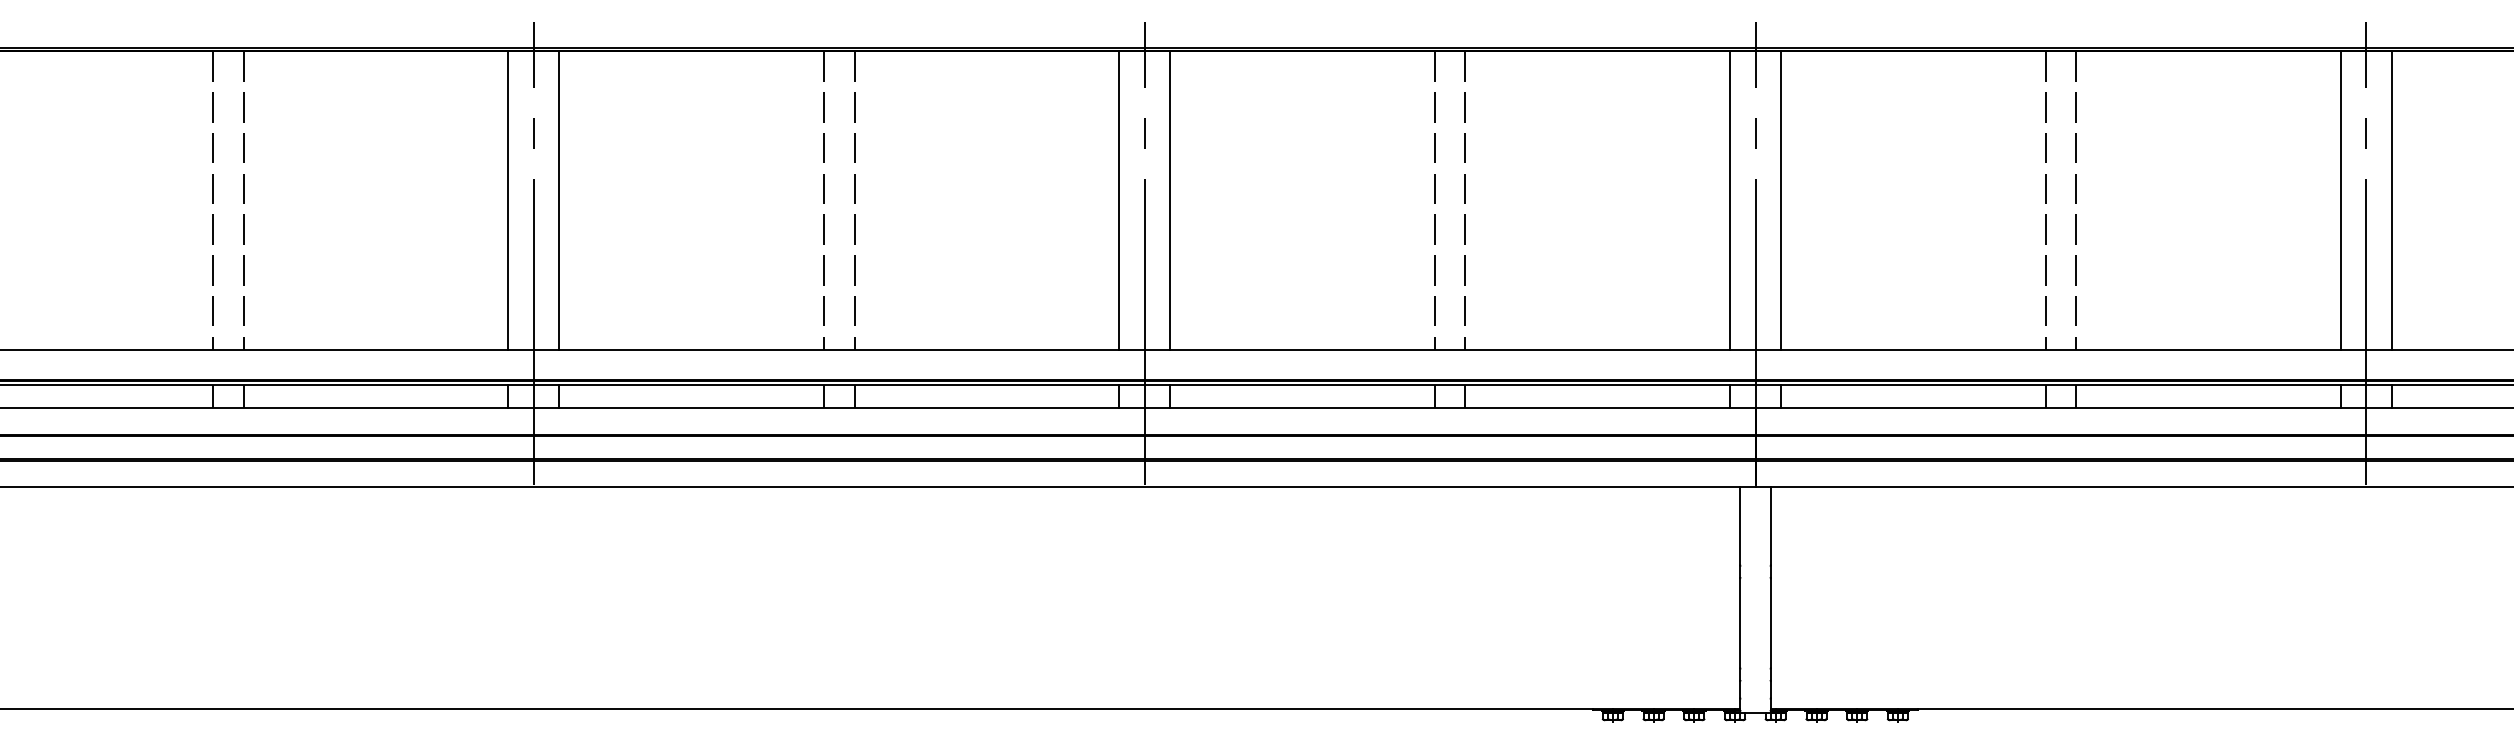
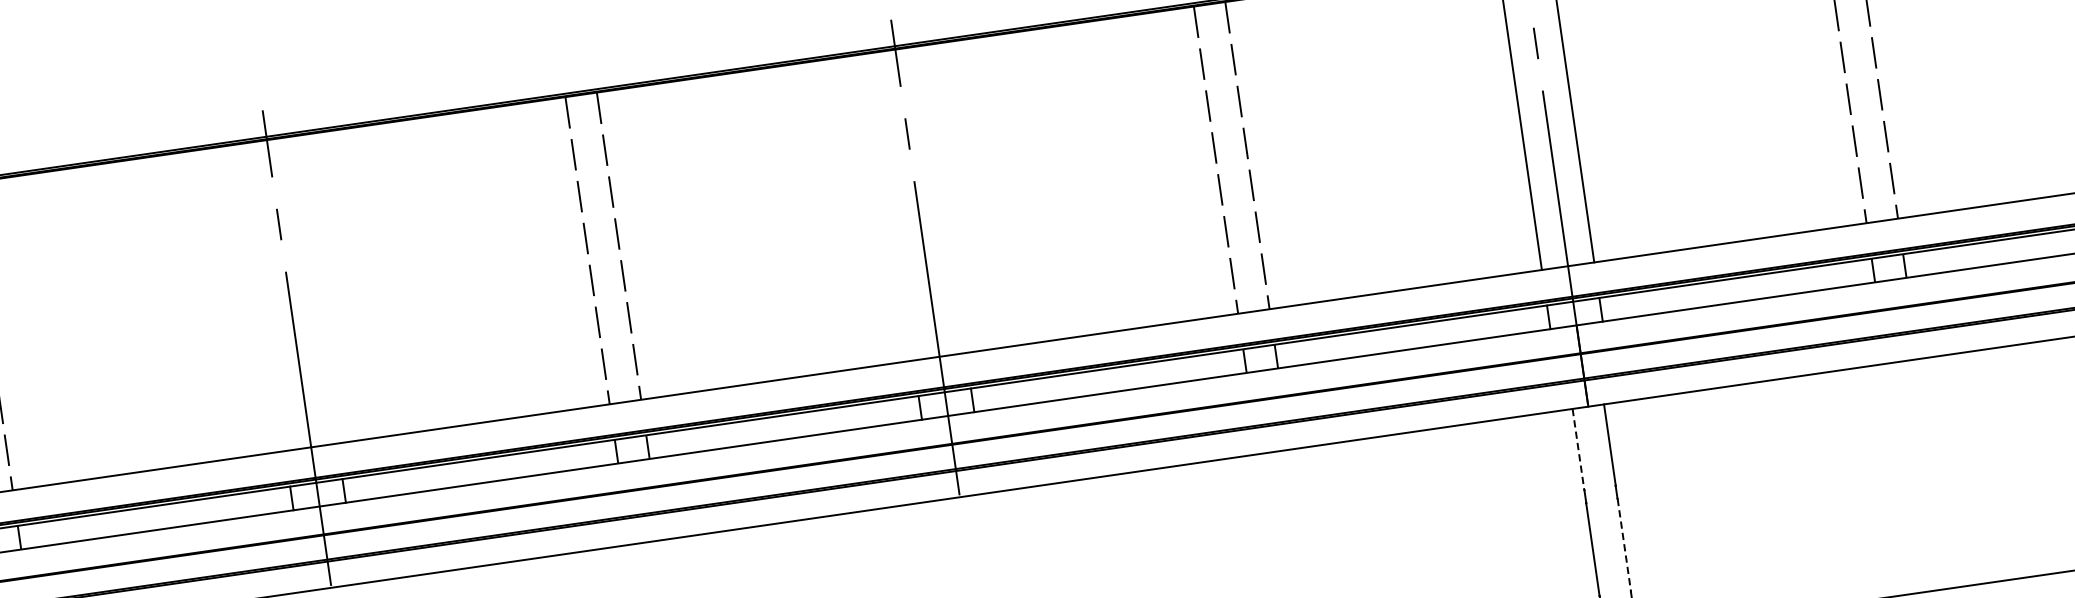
line: (508, 200) -> (262, 297), removed
line: (559, 200) -> (315, 289), removed
line: (1119, 200) -> (891, 206), removed
line: (1170, 200) -> (943, 199), removed
line: (1740, 526) -> (1578, 450), solid -> dashed
line: (1770, 623) -> (1624, 545), solid -> dashed

